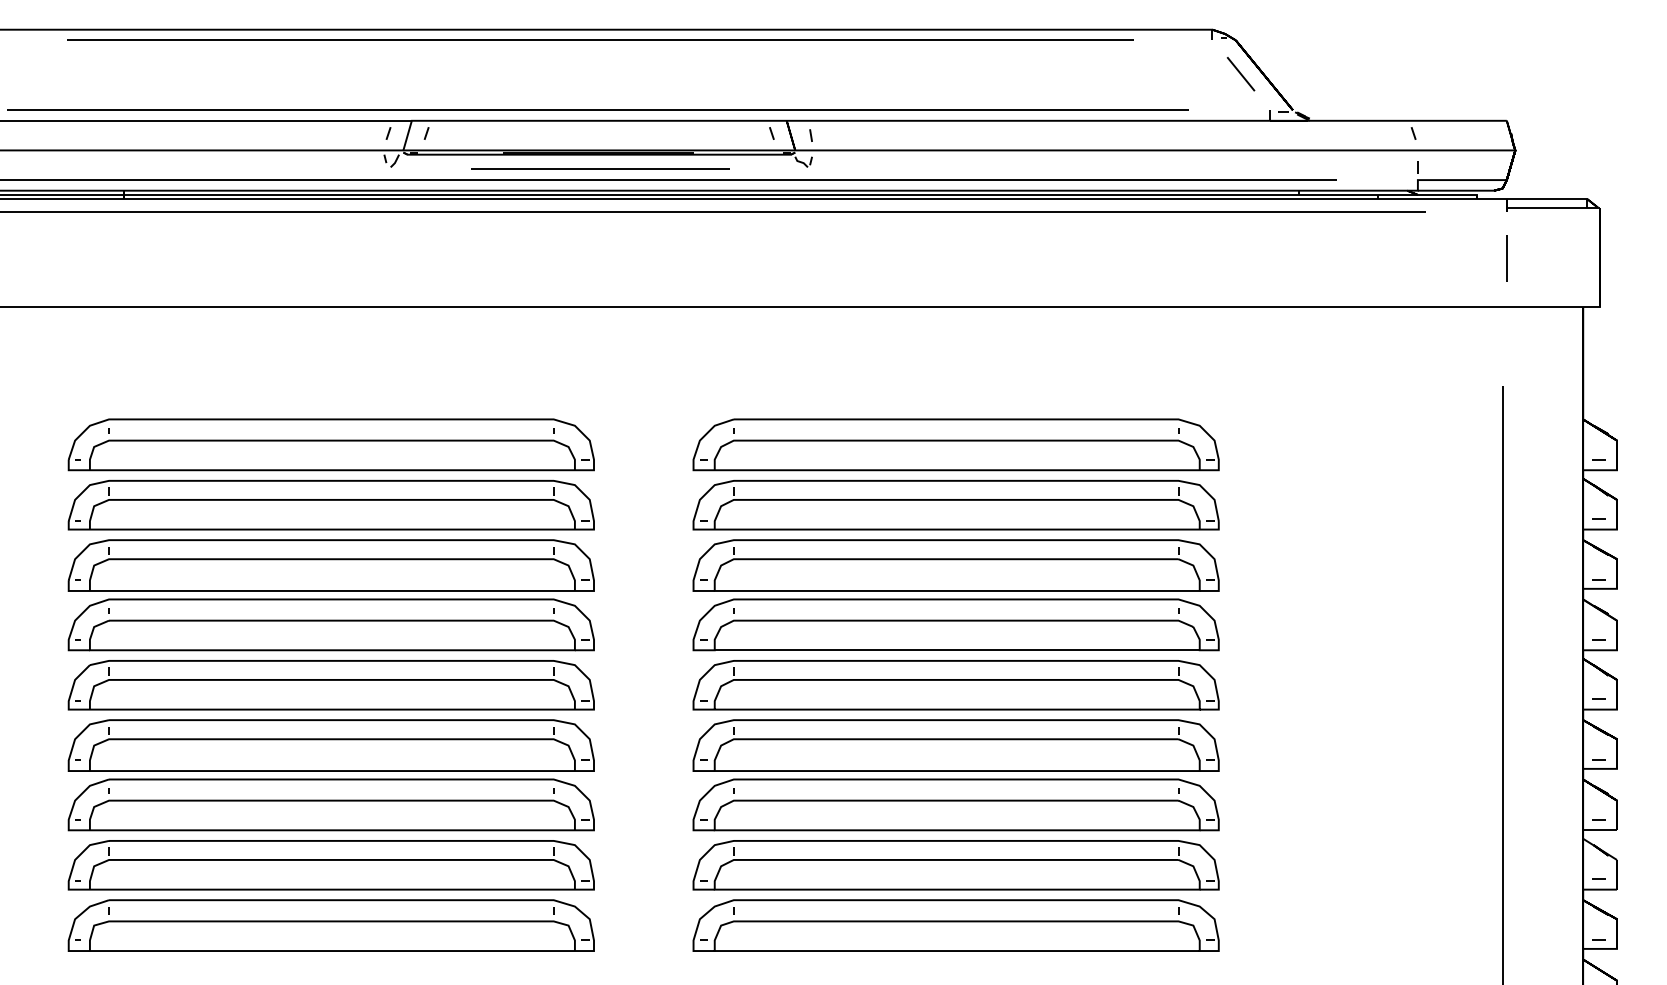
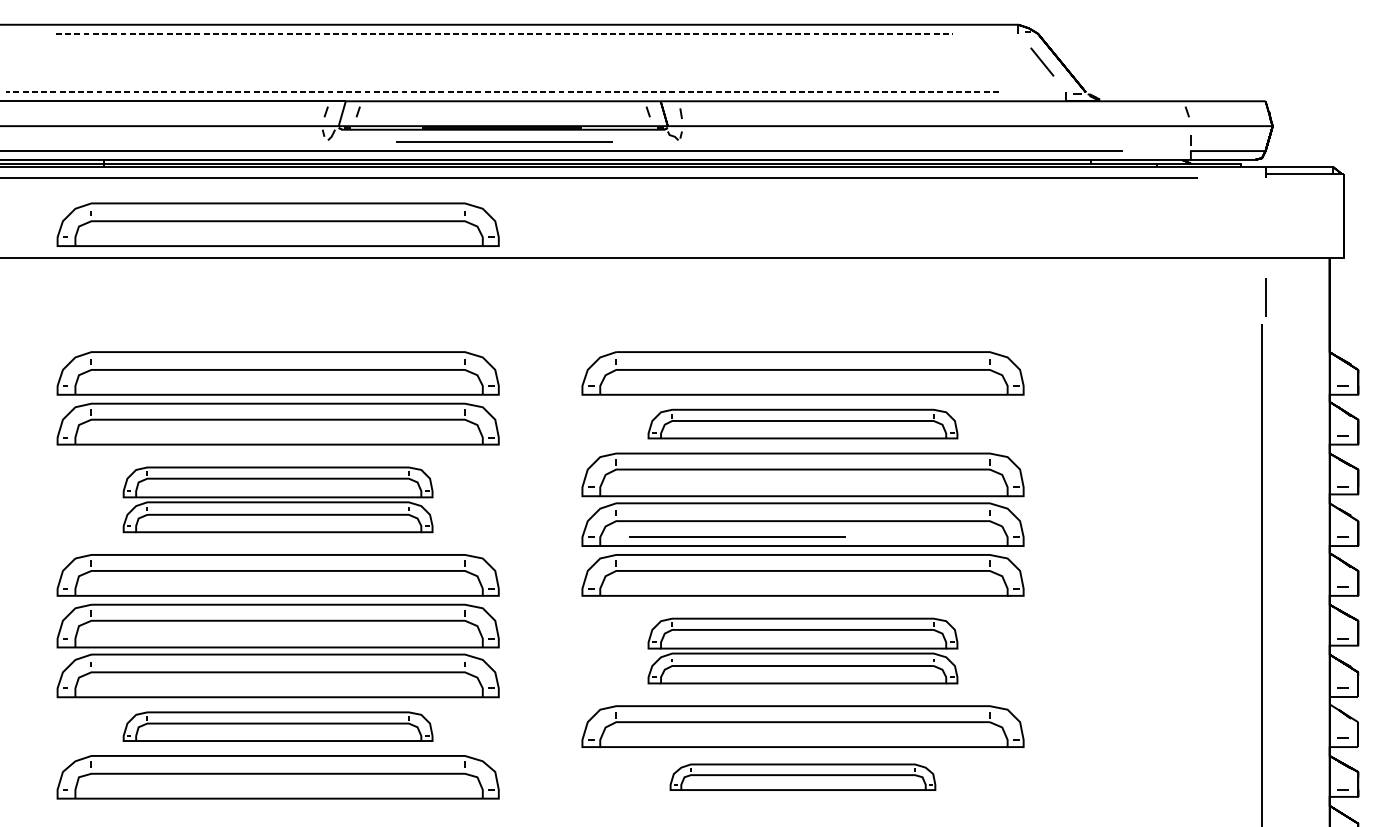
line: (600, 40) -> (504, 33), solid -> dashed
line: (598, 110) -> (502, 92), solid -> dashed
line: (1506, 258) -> (1265, 297), moved
part: (330, 267) -> (277, 224), added
part: (955, 504) -> (802, 423), size x0.7
part: (330, 595) -> (277, 500), size x0.7
line: (878, 638) -> (737, 536), added
part: (955, 775) -> (802, 651), size x0.7
part: (330, 865) -> (277, 726), size x0.7
part: (955, 925) -> (802, 777), size x0.6

